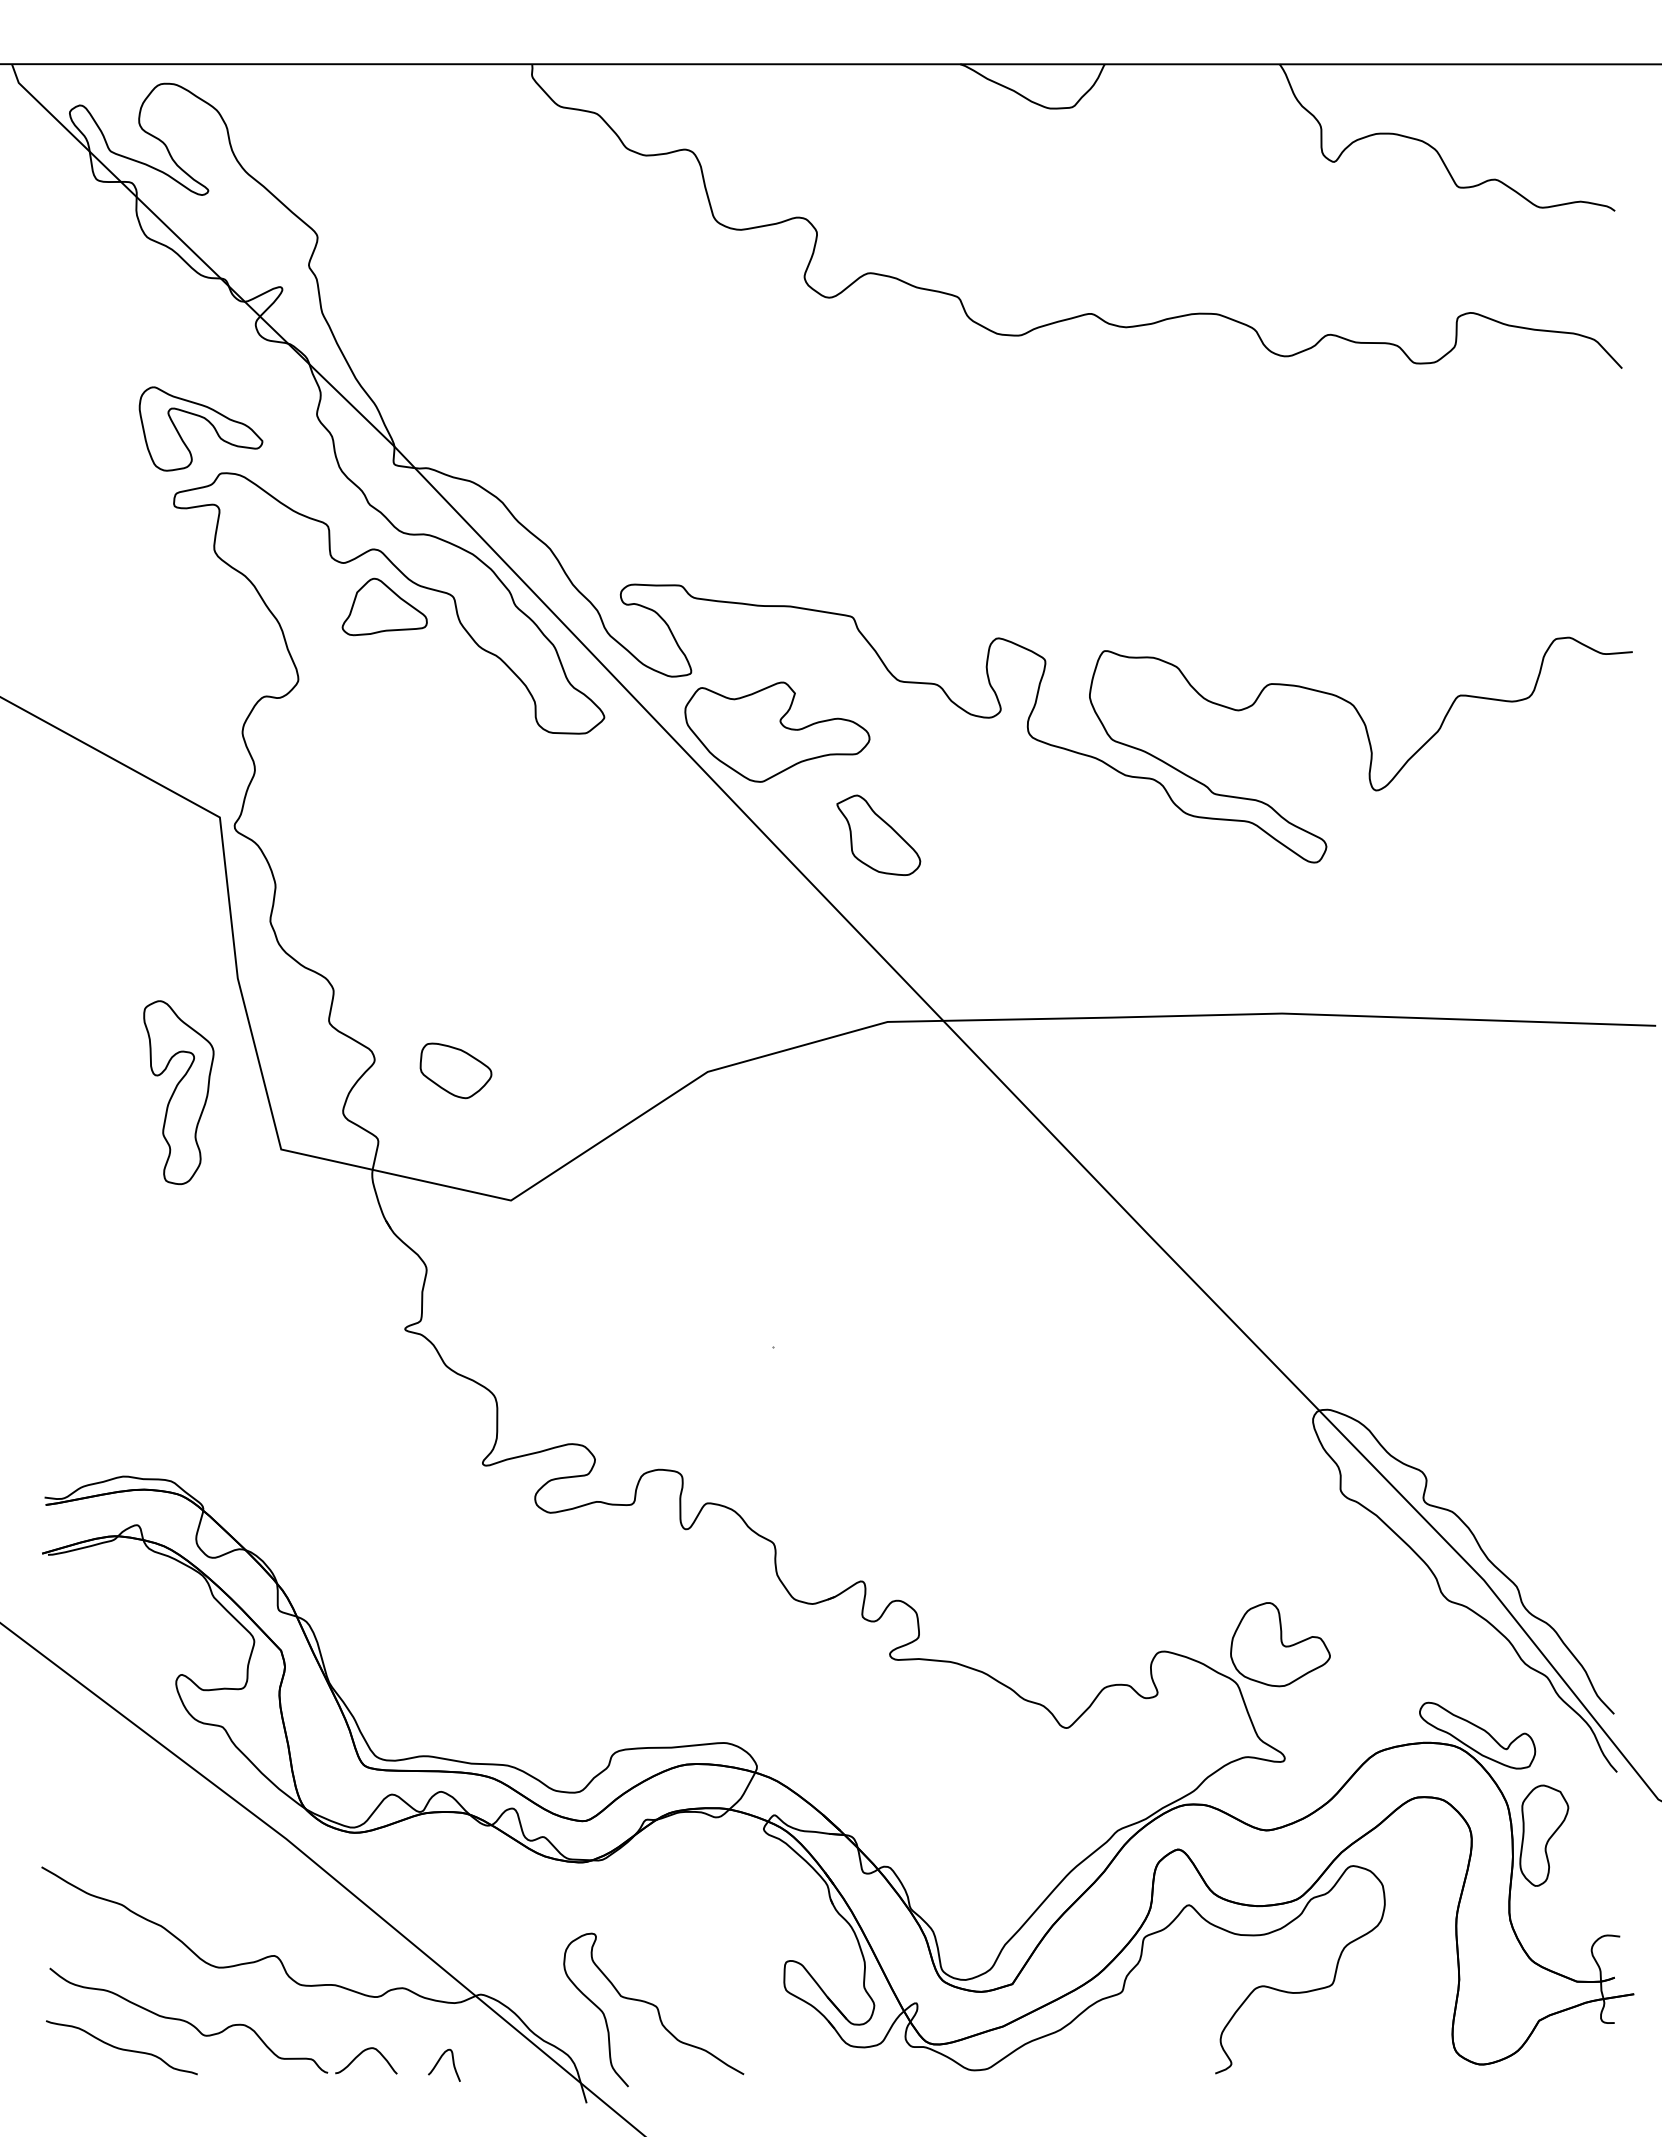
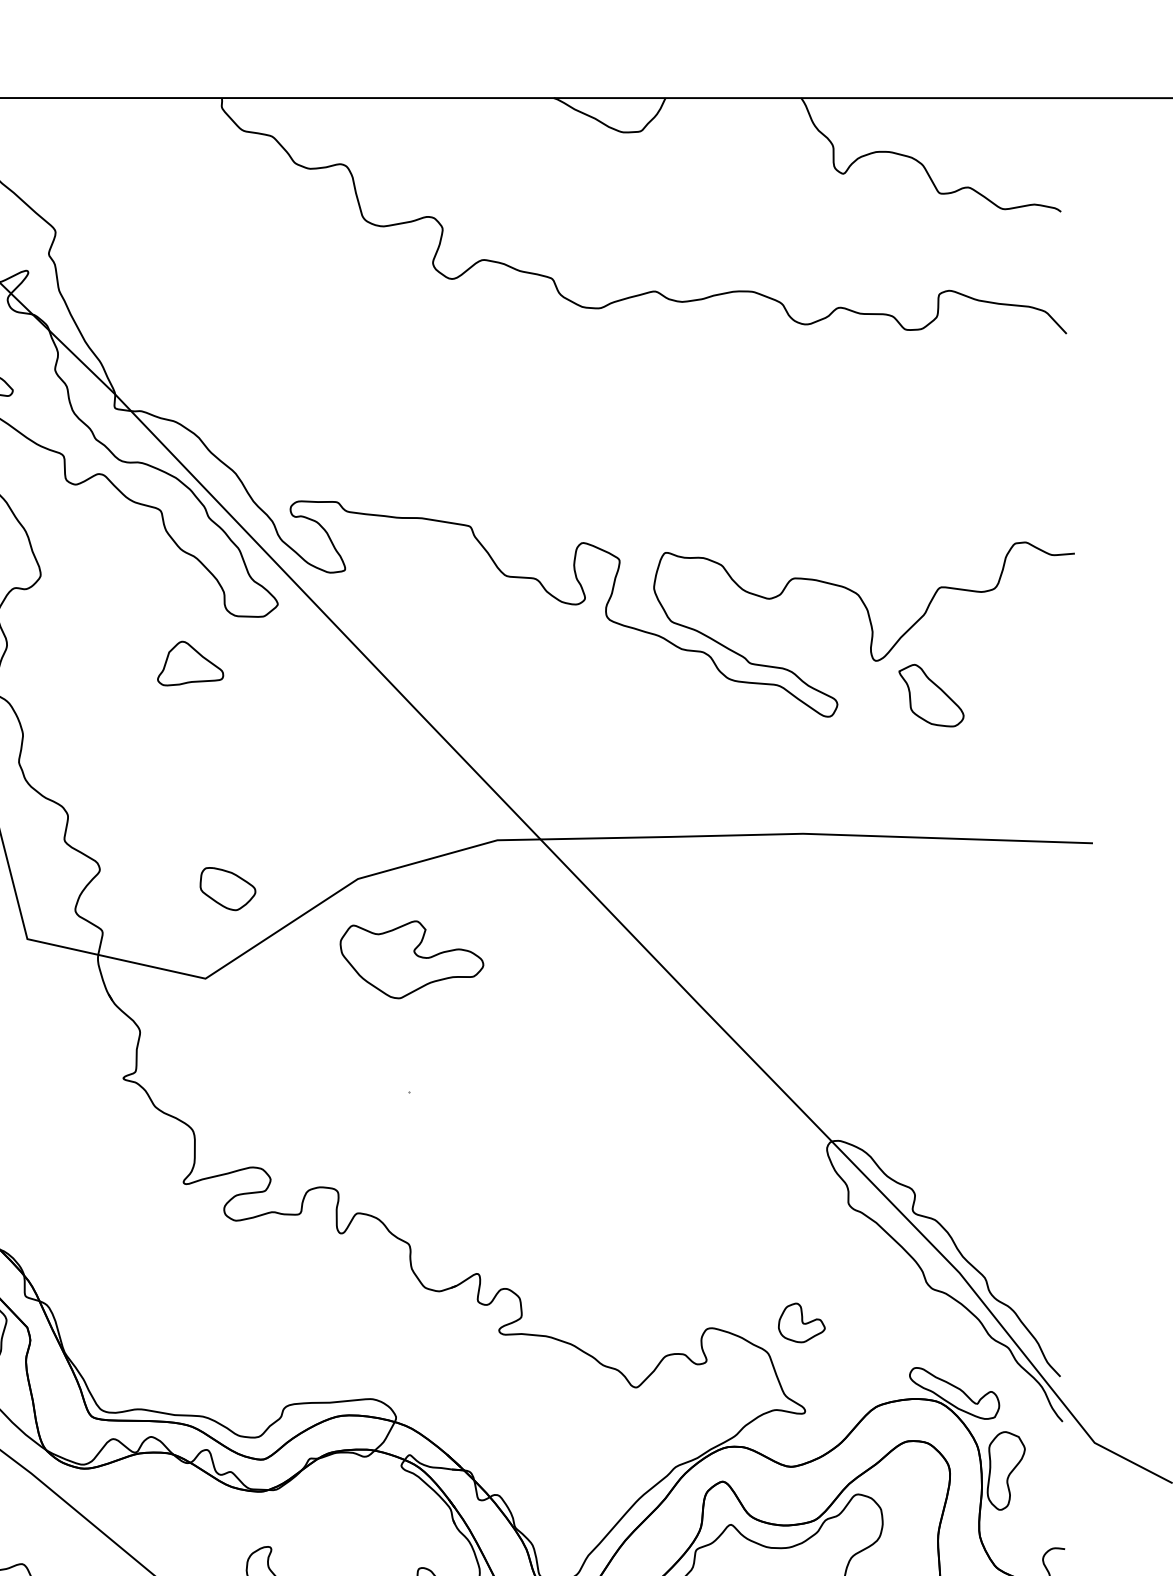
part: (384, 606) -> (190, 663), moved
part: (777, 731) -> (412, 959), moved
part: (878, 834) -> (931, 695), moved
part: (455, 1070) -> (227, 888), moved
part: (1280, 1644) -> (801, 1322), size x0.6

